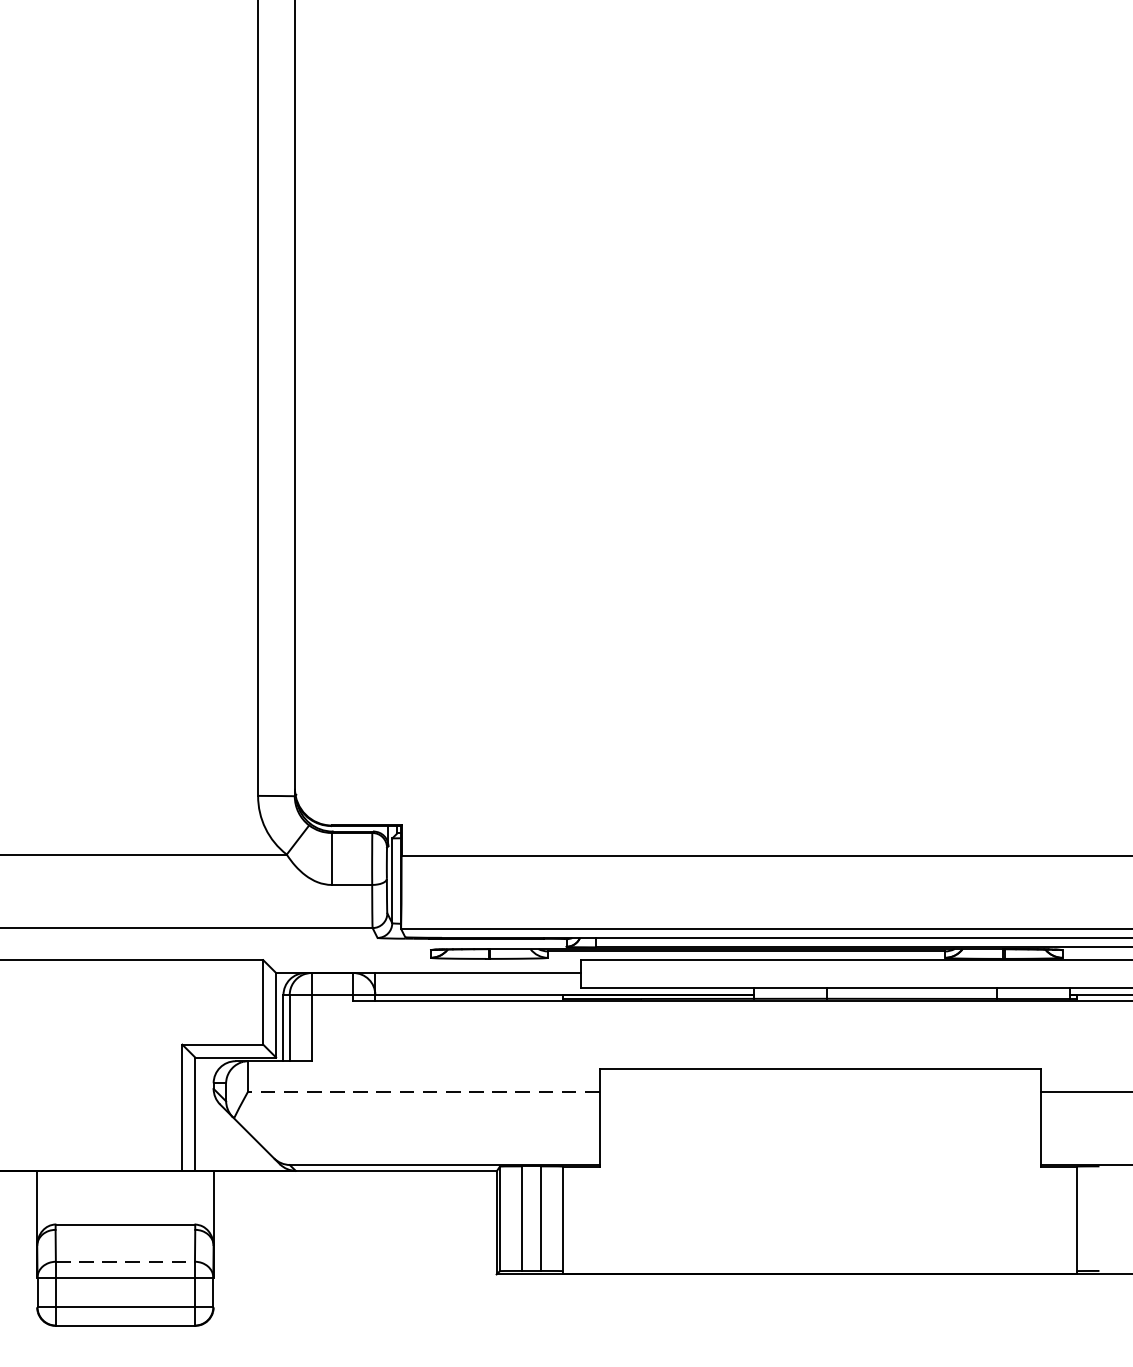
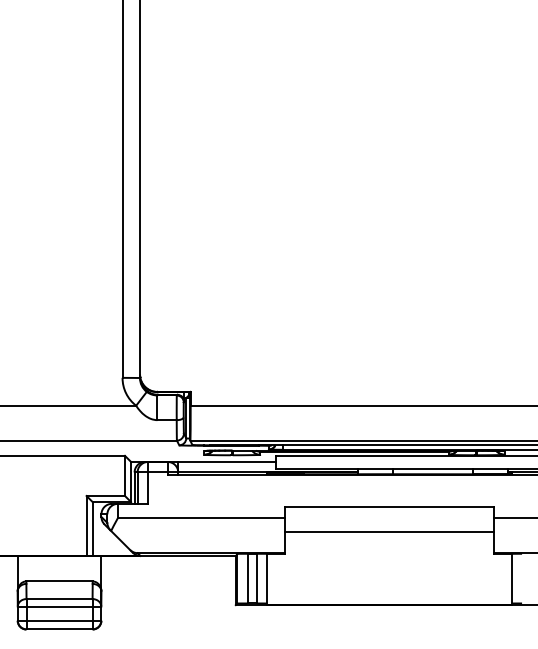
line: (422, 1092) -> (200, 518), dashed -> solid
line: (820, 1119) -> (389, 531), added
line: (127, 1262) -> (60, 599), dashed -> solid

